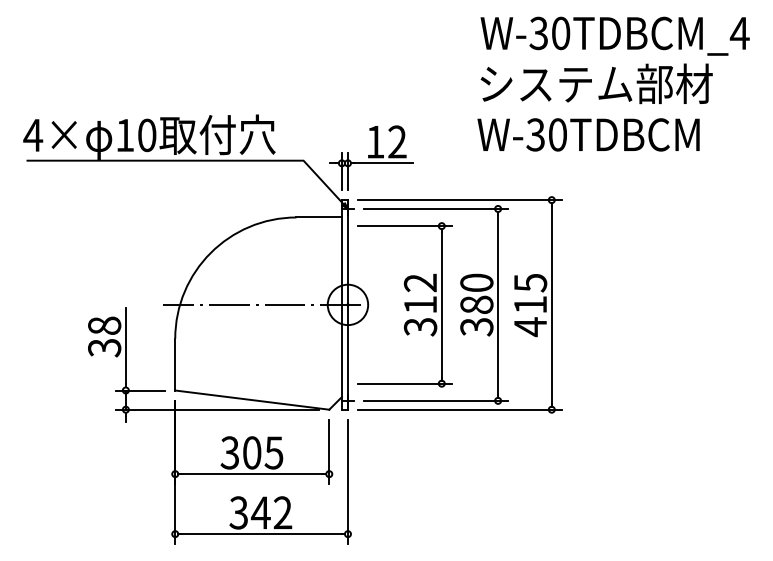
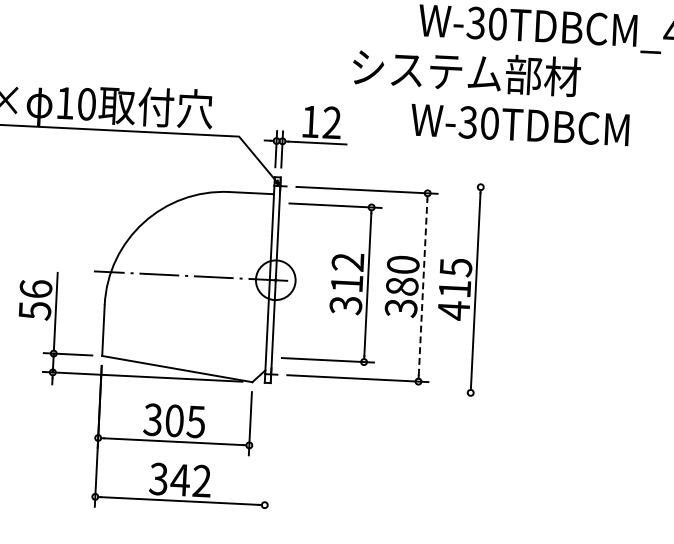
text: (596, 83) -> (466, 71), moved
line: (459, 200) -> (390, 183), removed
line: (498, 304) -> (423, 287), solid -> dashed
text: (104, 336) -> (35, 299), 38 -> 56
line: (459, 409) -> (380, 388), removed
line: (347, 481) -> (266, 453), removed

